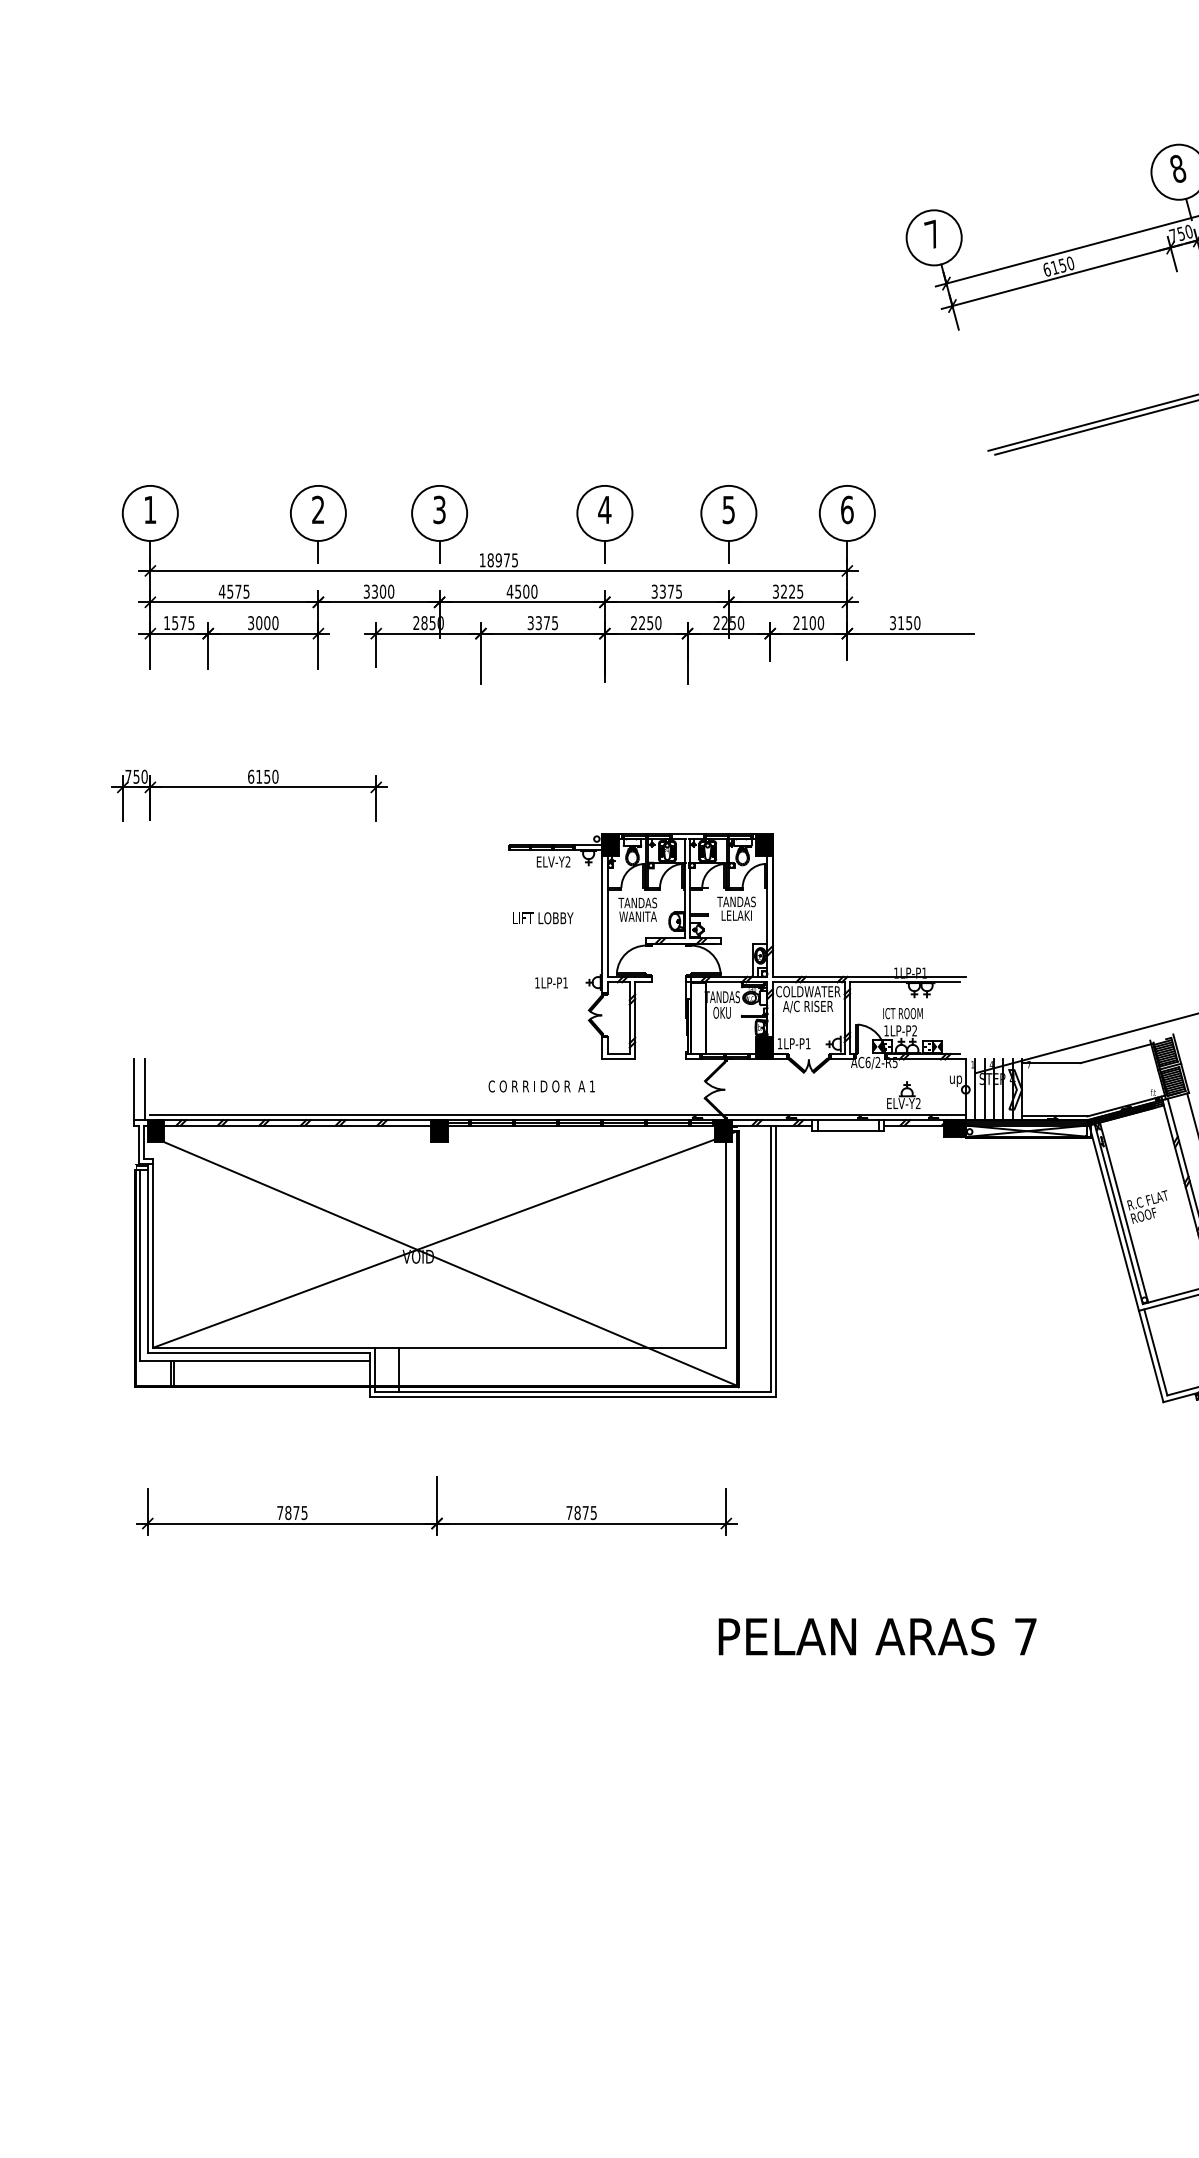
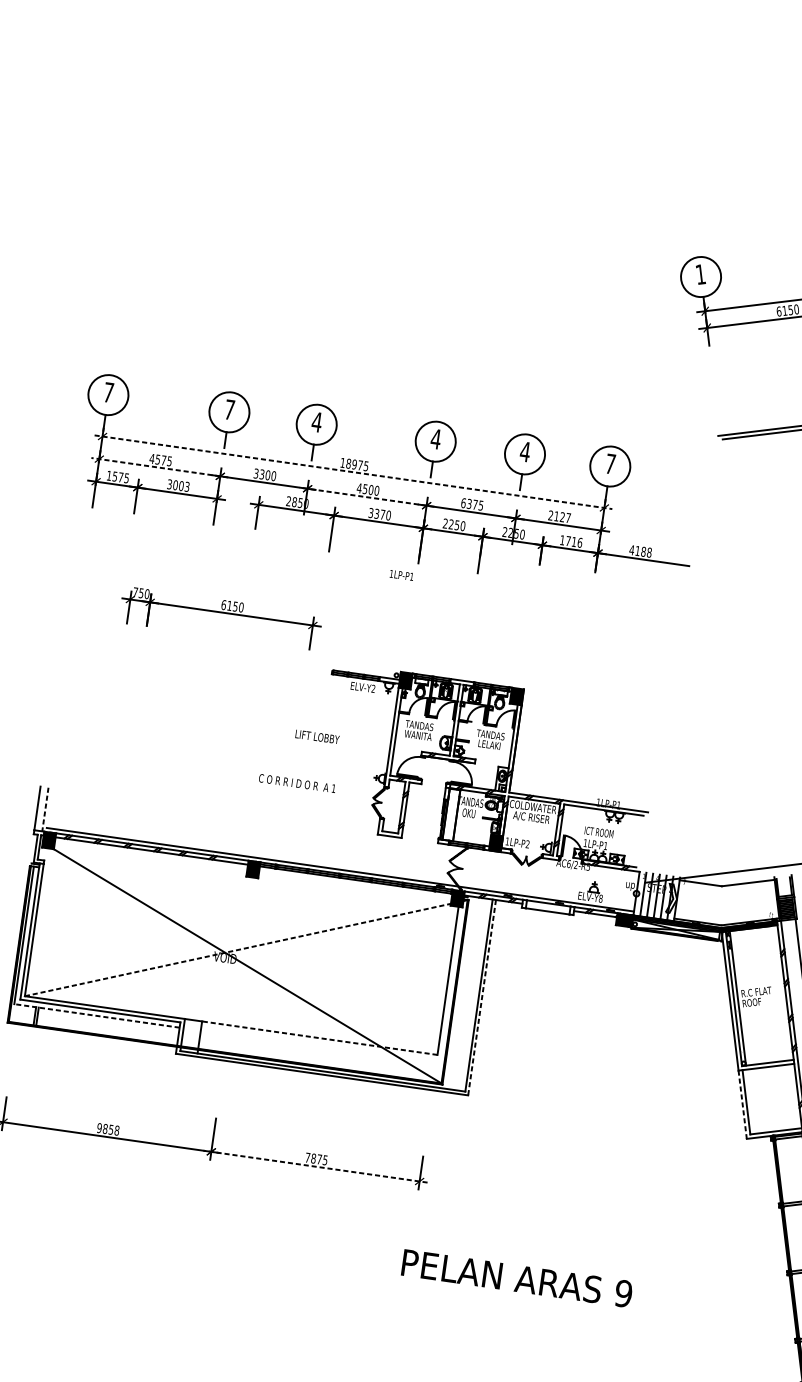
text: (933, 233) -> (701, 273), 7 -> 1
text: (150, 509) -> (108, 392), 1 -> 7
text: (318, 509) -> (229, 409), 2 -> 7
text: (439, 509) -> (317, 421), 3 -> 4
text: (847, 509) -> (610, 463), 6 -> 7
text: (728, 510) -> (525, 452), 5 -> 4
line: (498, 570) -> (353, 471), solid -> dashed
text: (654, 591) -> (463, 503), 3375 -> 6375
text: (788, 591) -> (559, 516), 3225 -> 2127
line: (233, 602) -> (159, 467), solid -> dashed
line: (522, 602) -> (367, 497), solid -> dashed
text: (275, 623) -> (187, 487), 3000 -> 3003
text: (555, 623) -> (388, 515), 3375 -> 3370
text: (808, 623) -> (571, 541), 2100 -> 1716
text: (904, 623) -> (640, 551), 3150 -> 4188
part: (249, 787) -> (221, 612), moved
text: (543, 918) -> (317, 737), moved
text: (551, 982) -> (401, 575), moved
text: (914, 1030) -> (605, 845), 1LP-P2 -> 1LP-P1
text: (807, 1043) -> (527, 844), 1LP-P1 -> 1LP-P2
hatch: (1165, 1050) -> (784, 885), removed
text: (541, 1086) -> (297, 783), moved
line: (144, 1090) -> (45, 810), solid -> dashed
text: (917, 1103) -> (600, 898), ELV-Y2 -> ELV-Y8
line: (445, 1239) -> (246, 948), solid -> dashed
line: (775, 1261) -> (481, 997), solid -> dashed
line: (562, 1347) -> (319, 1037), solid -> dashed
line: (1151, 1357) -> (742, 1105), solid -> dashed
line: (255, 1360) -> (97, 1015), solid -> dashed
text: (292, 1513) -> (108, 1129), 7875 -> 9858
line: (581, 1523) -> (315, 1166), solid -> dashed
text: (1025, 1636) -> (623, 1293), 7 -> 9

